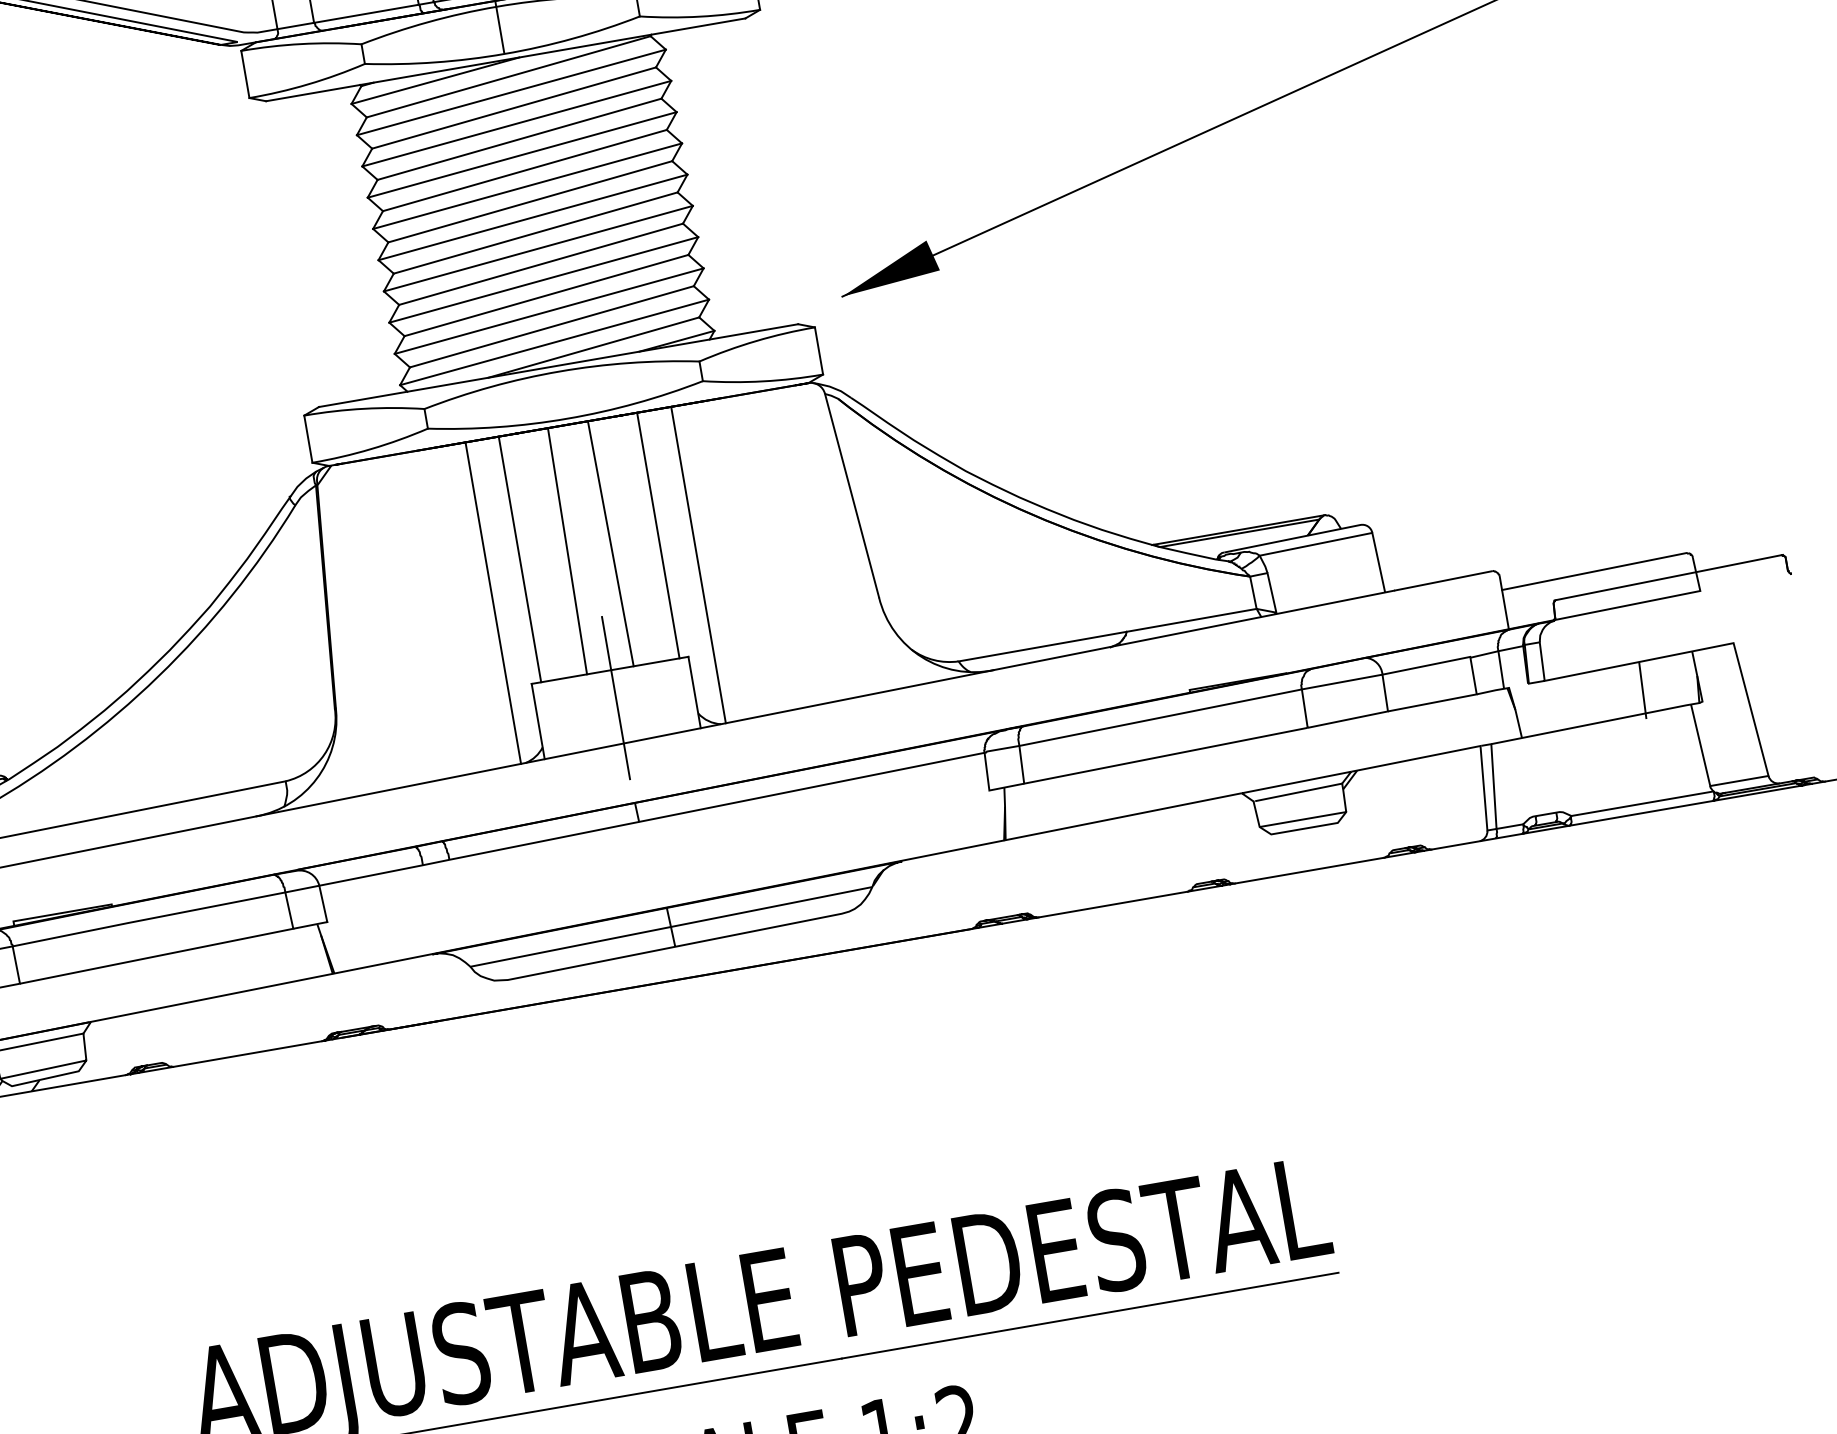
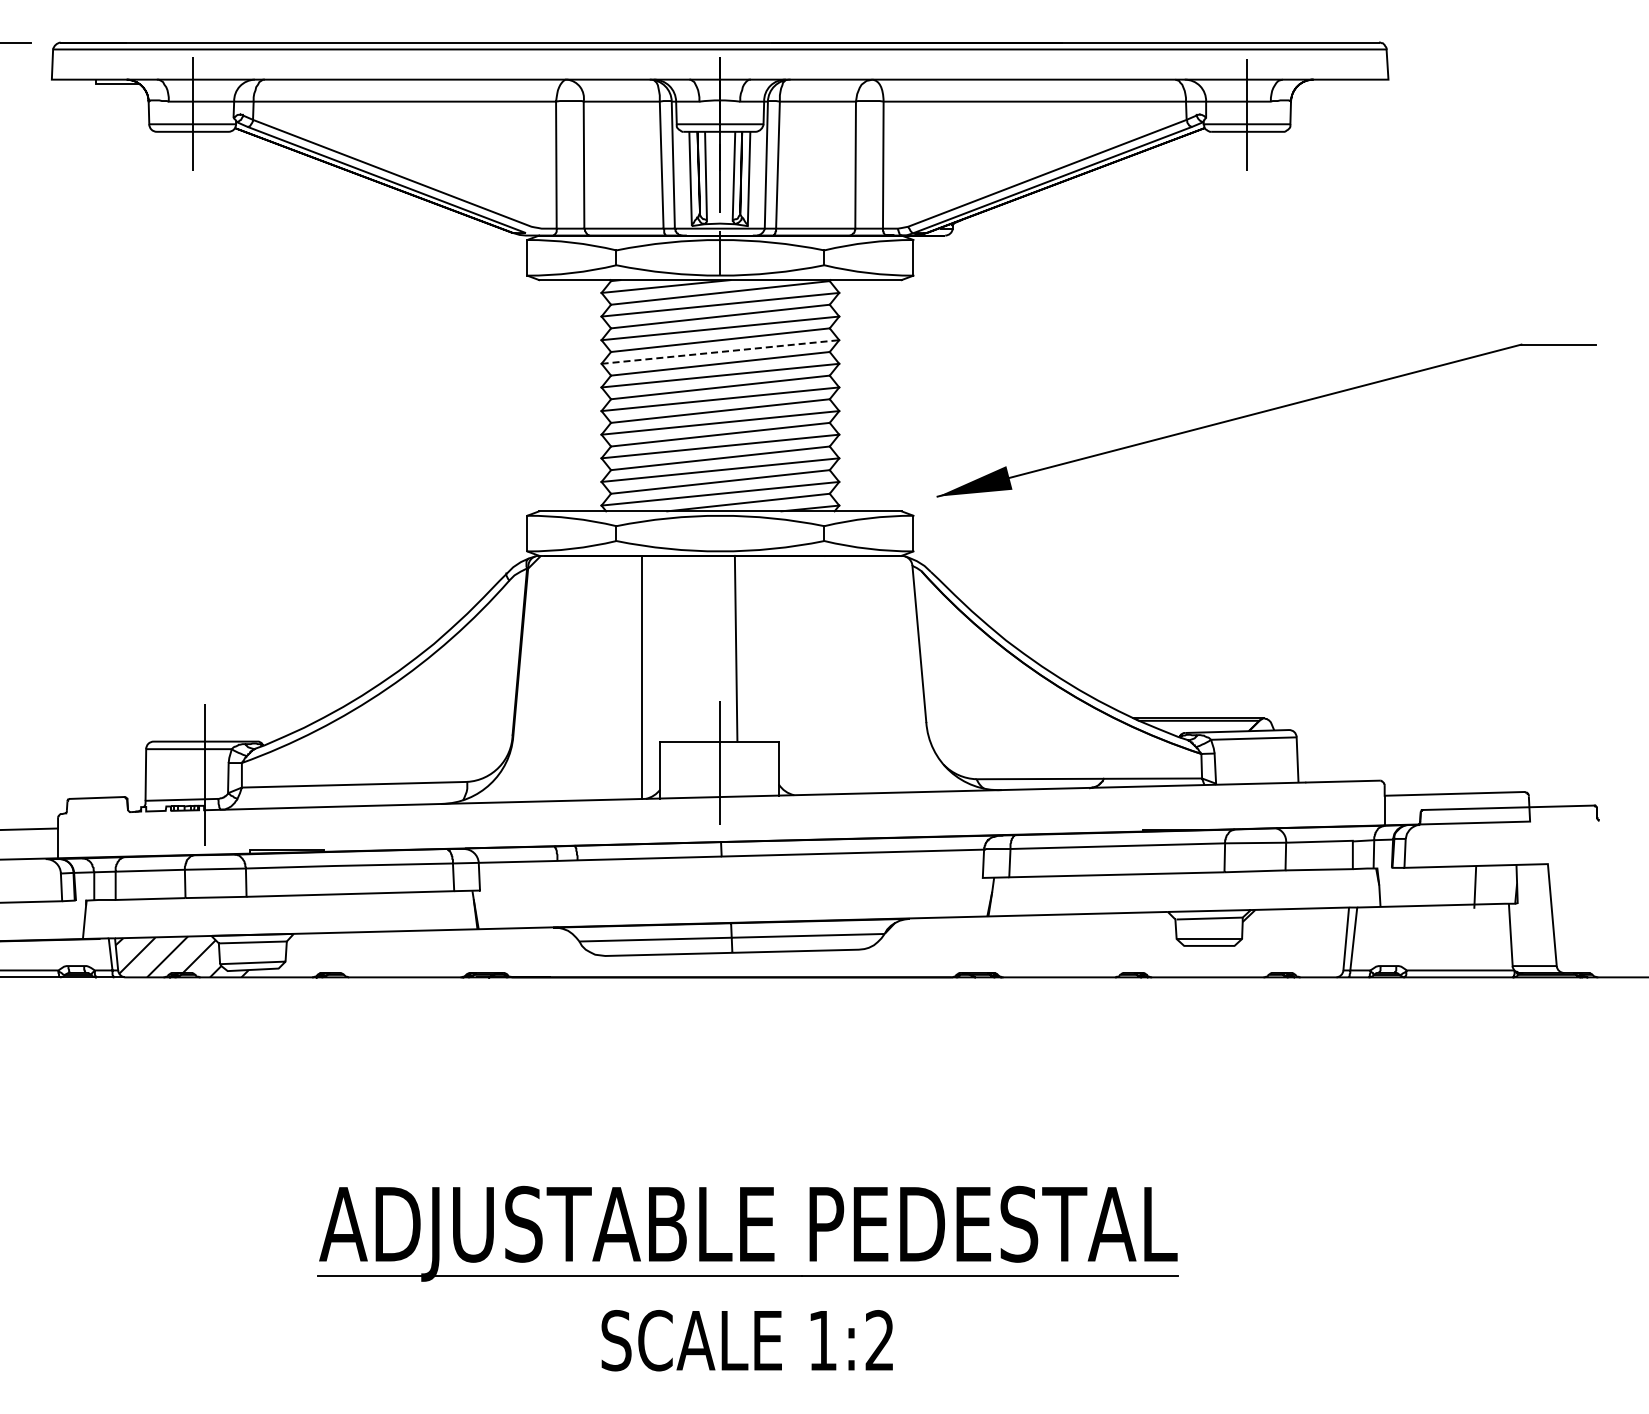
line: (522, 154) -> (720, 351), solid -> dashed
line: (658, 535) -> (772, 648), removed
line: (567, 550) -> (703, 648), removed
line: (519, 559) -> (667, 648), removed
line: (698, 565) -> (797, 675), removed

